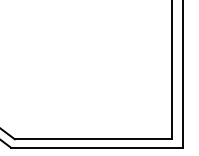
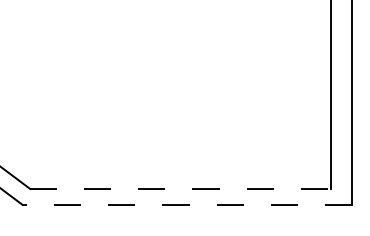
line: (93, 139) -> (180, 189), solid -> dashed
line: (96, 147) -> (186, 204), solid -> dashed

